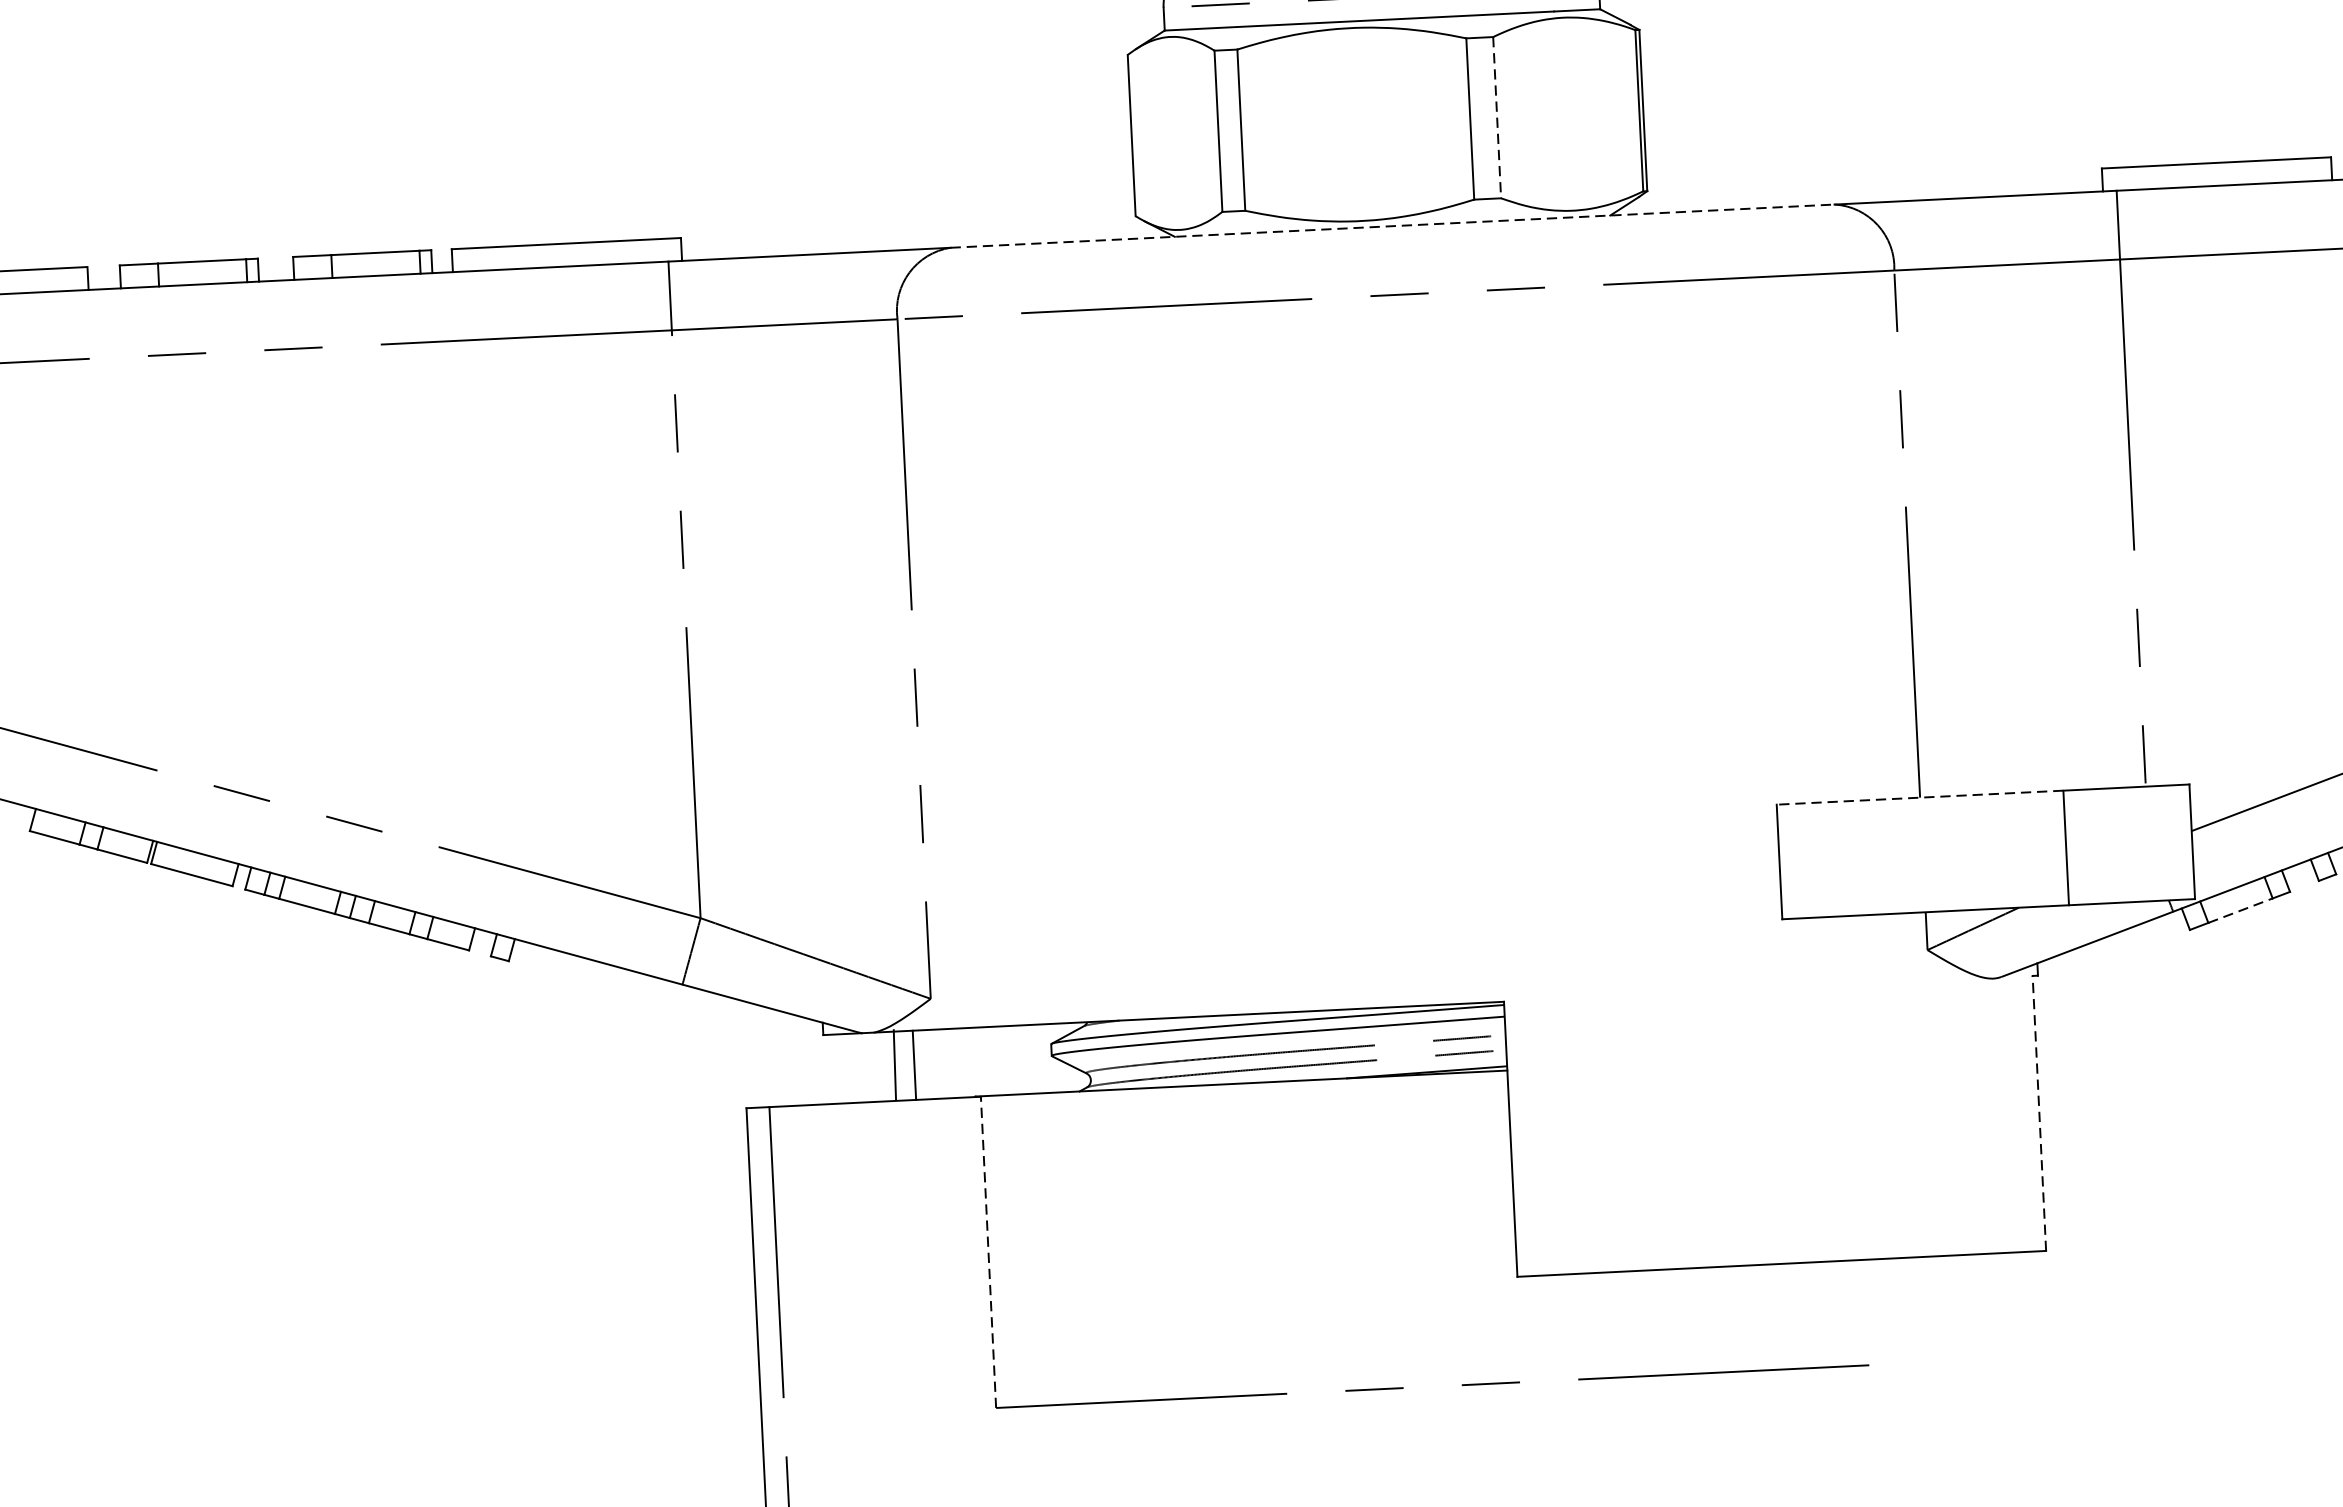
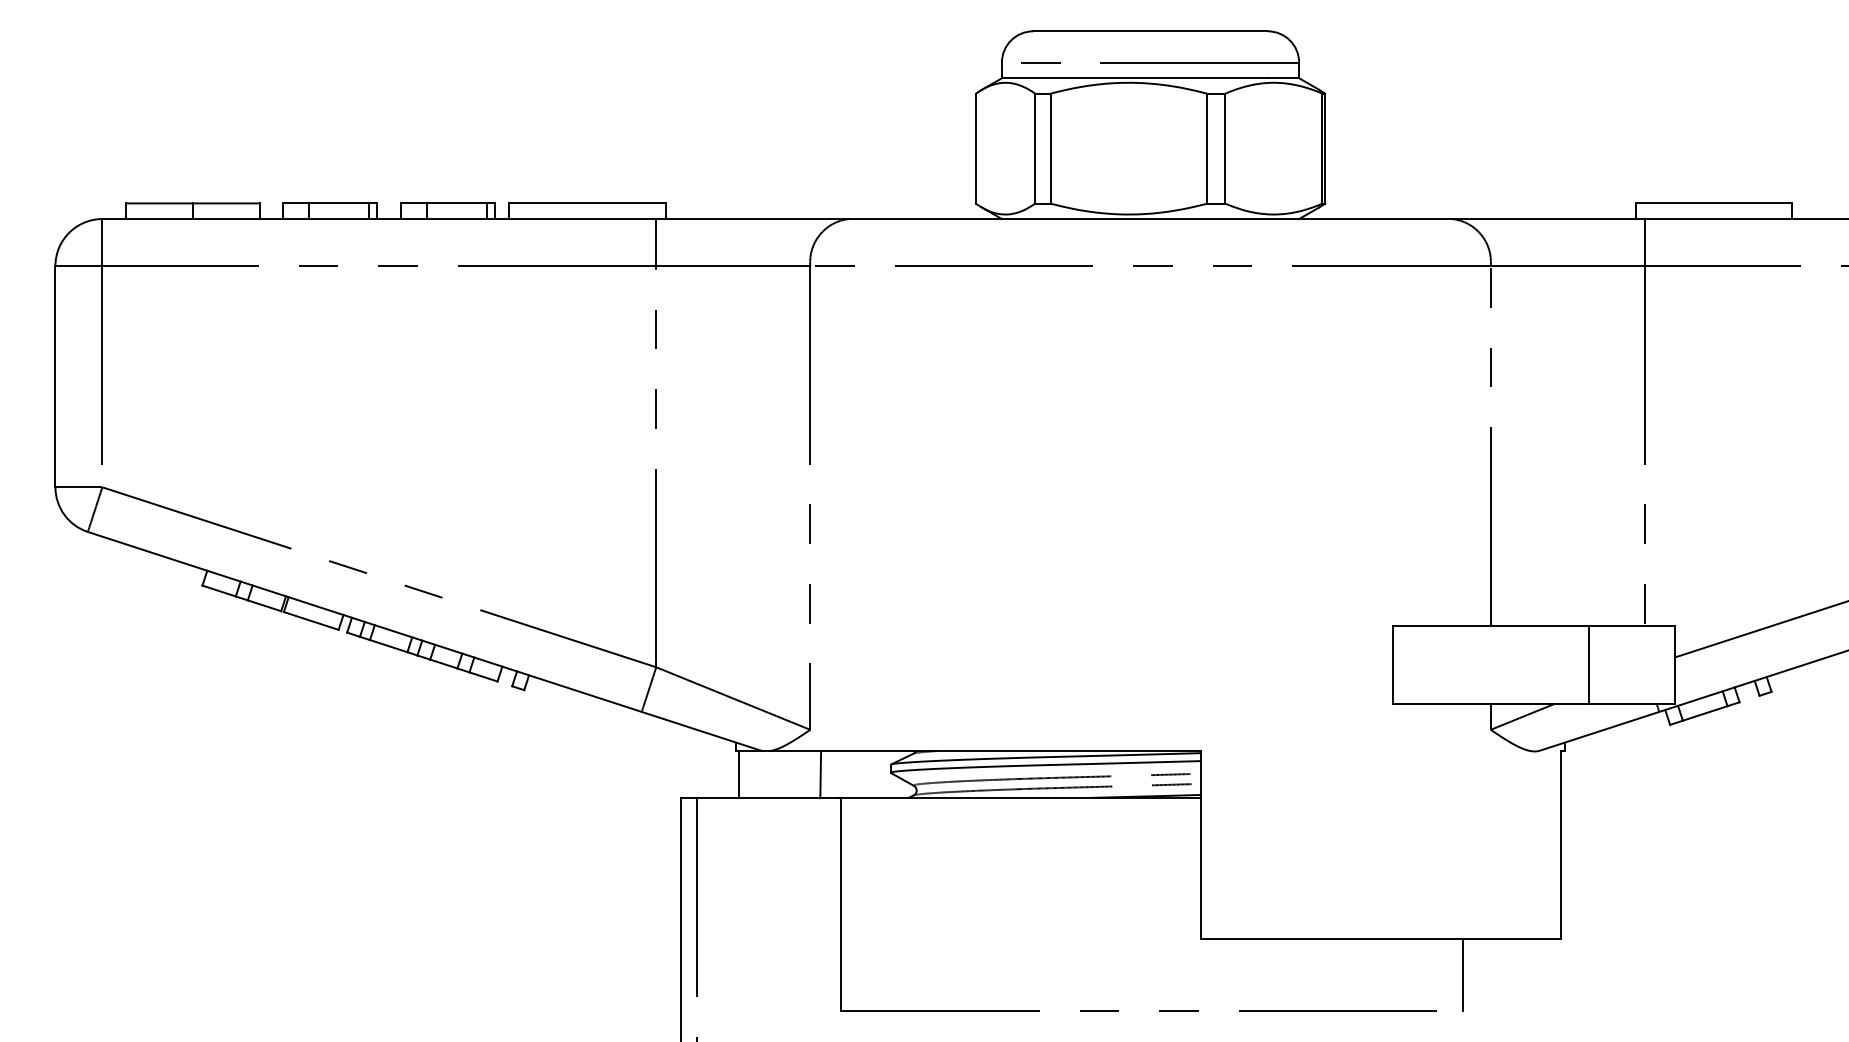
line: (1497, 118) -> (1225, 149), dashed -> solid
line: (1392, 226) -> (1150, 219), dashed -> solid
line: (1919, 797) -> (1490, 625), dashed -> solid
line: (2240, 910) -> (1705, 713), dashed -> solid
line: (894, 1064) -> (820, 774), moved
line: (915, 1065) -> (739, 774), moved
line: (2039, 1112) -> (1561, 844), dashed -> solid
line: (988, 1250) -> (841, 903), dashed -> solid
line: (1905, 1310) -> (1463, 974), added

